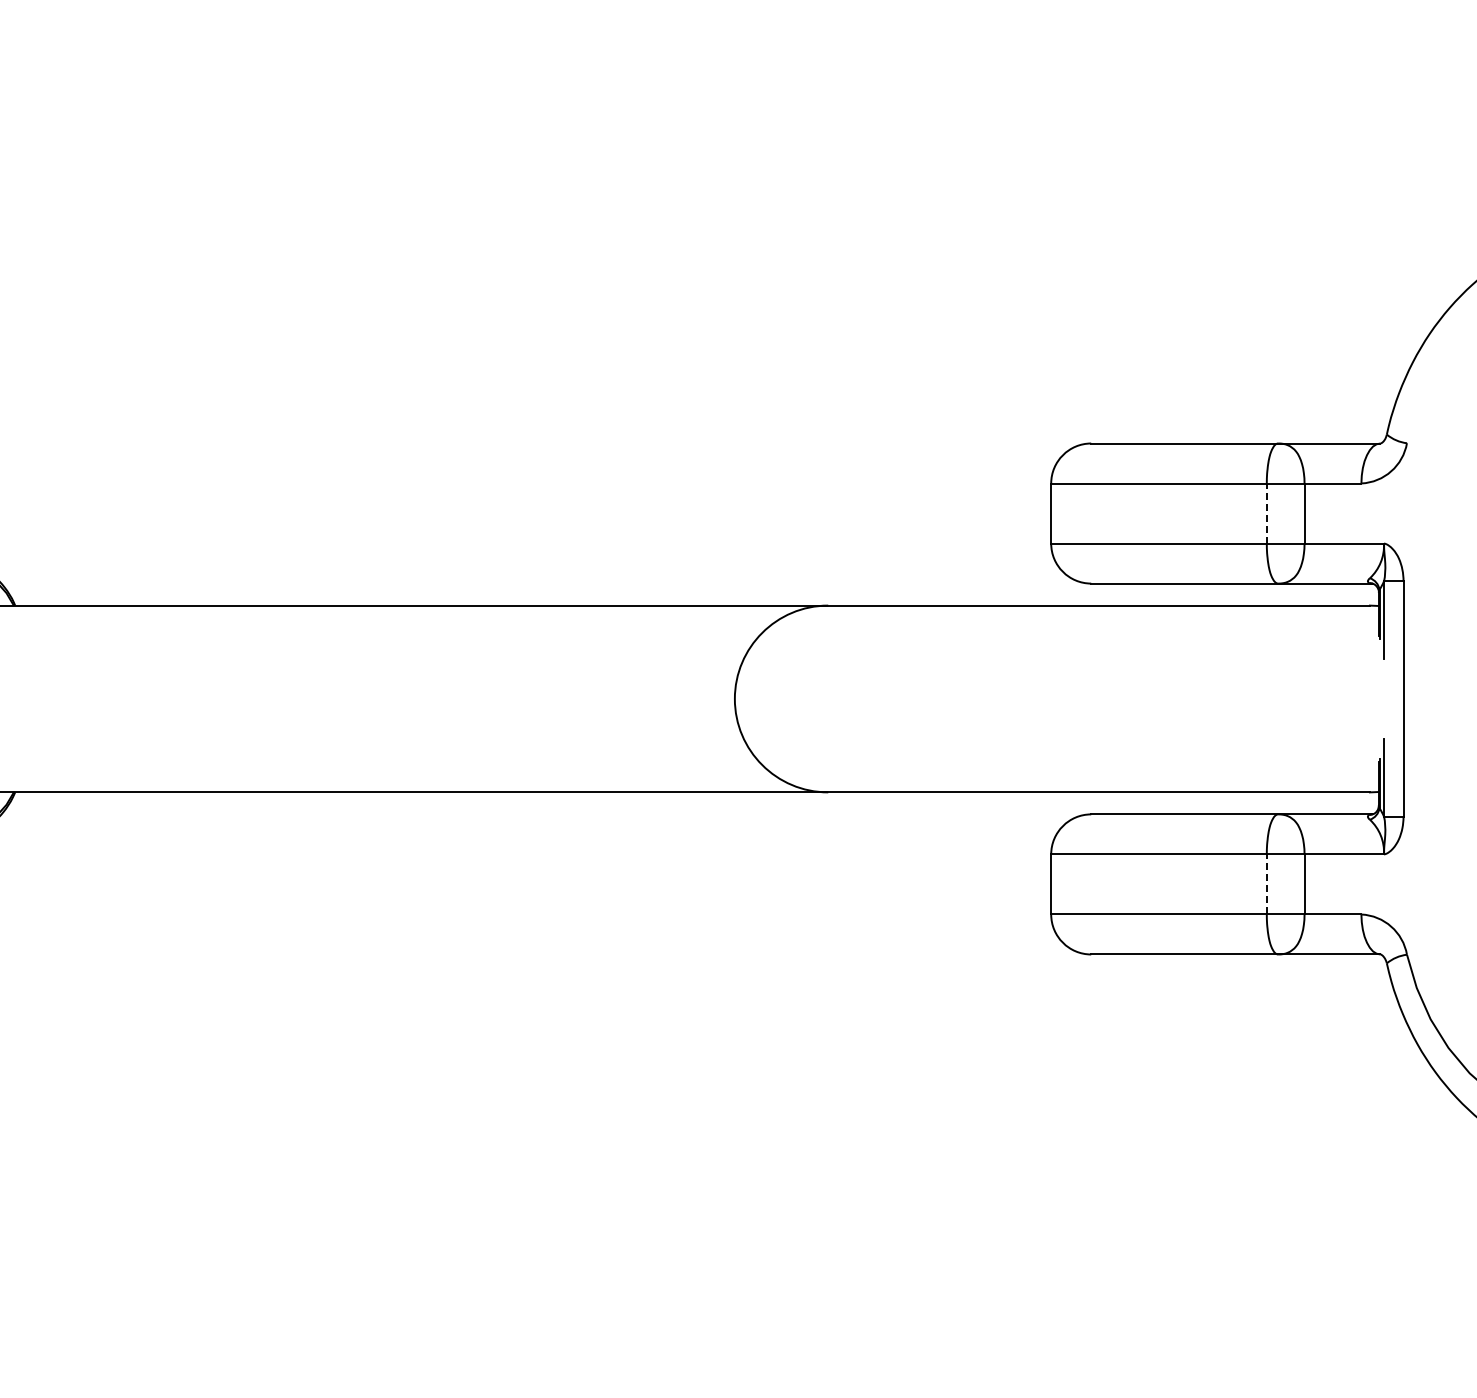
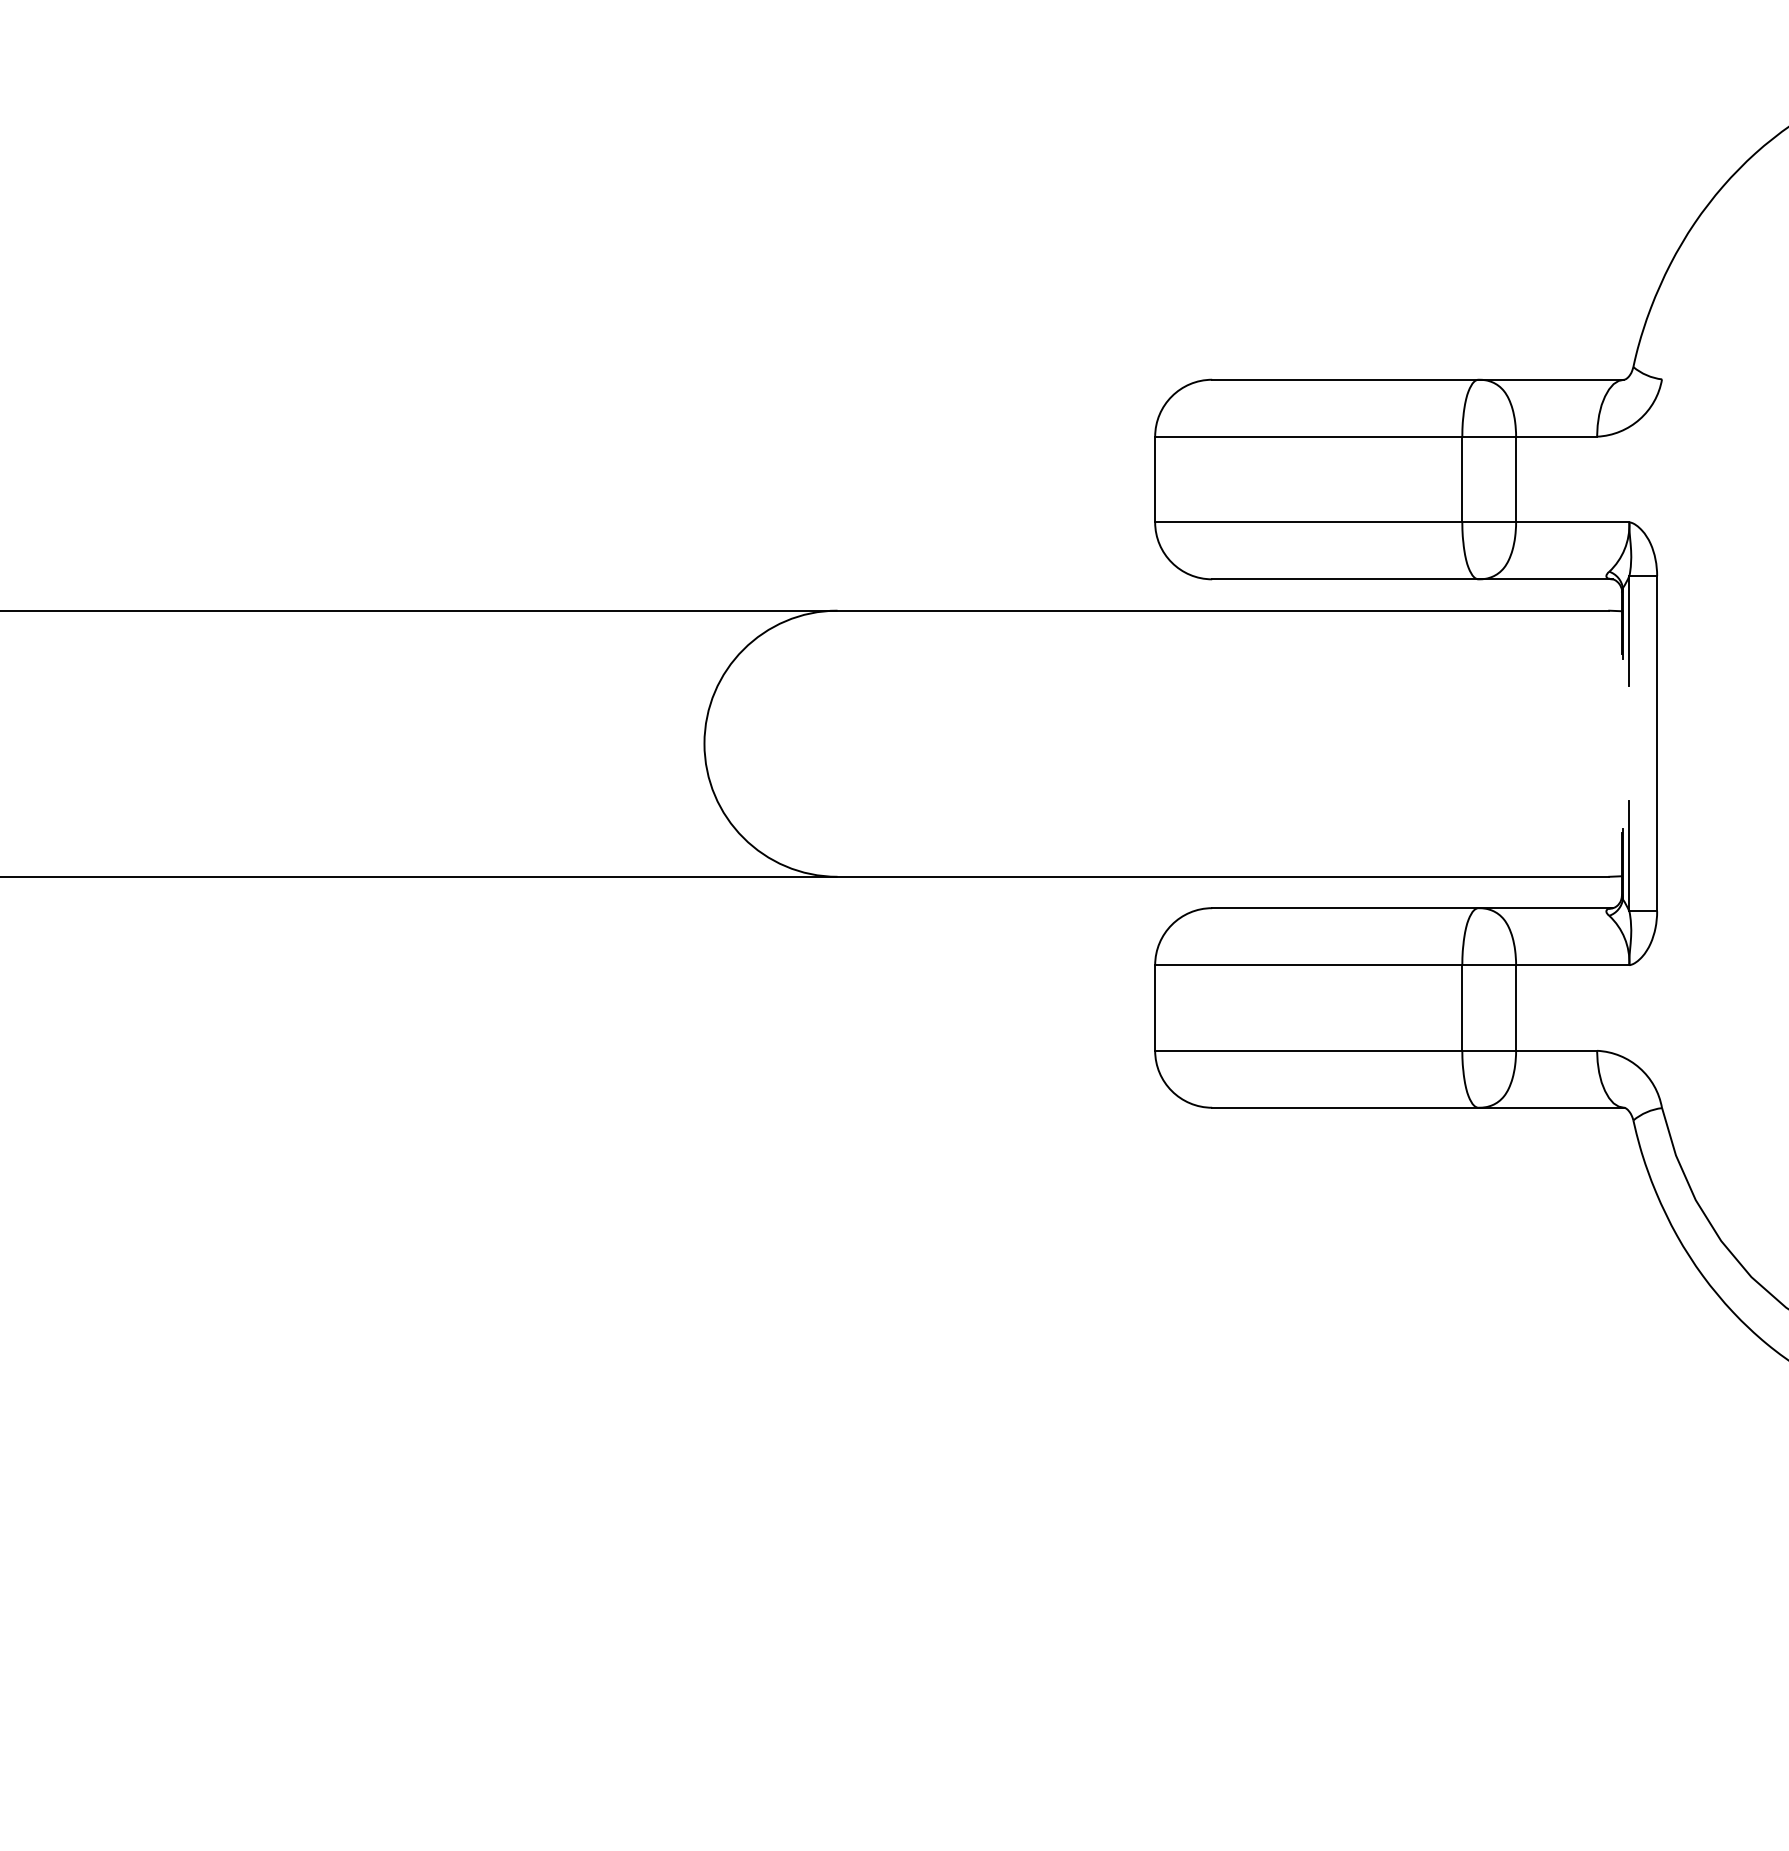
line: (1266, 513) -> (1461, 479), dashed -> solid
line: (1266, 883) -> (1461, 1006), dashed -> solid

